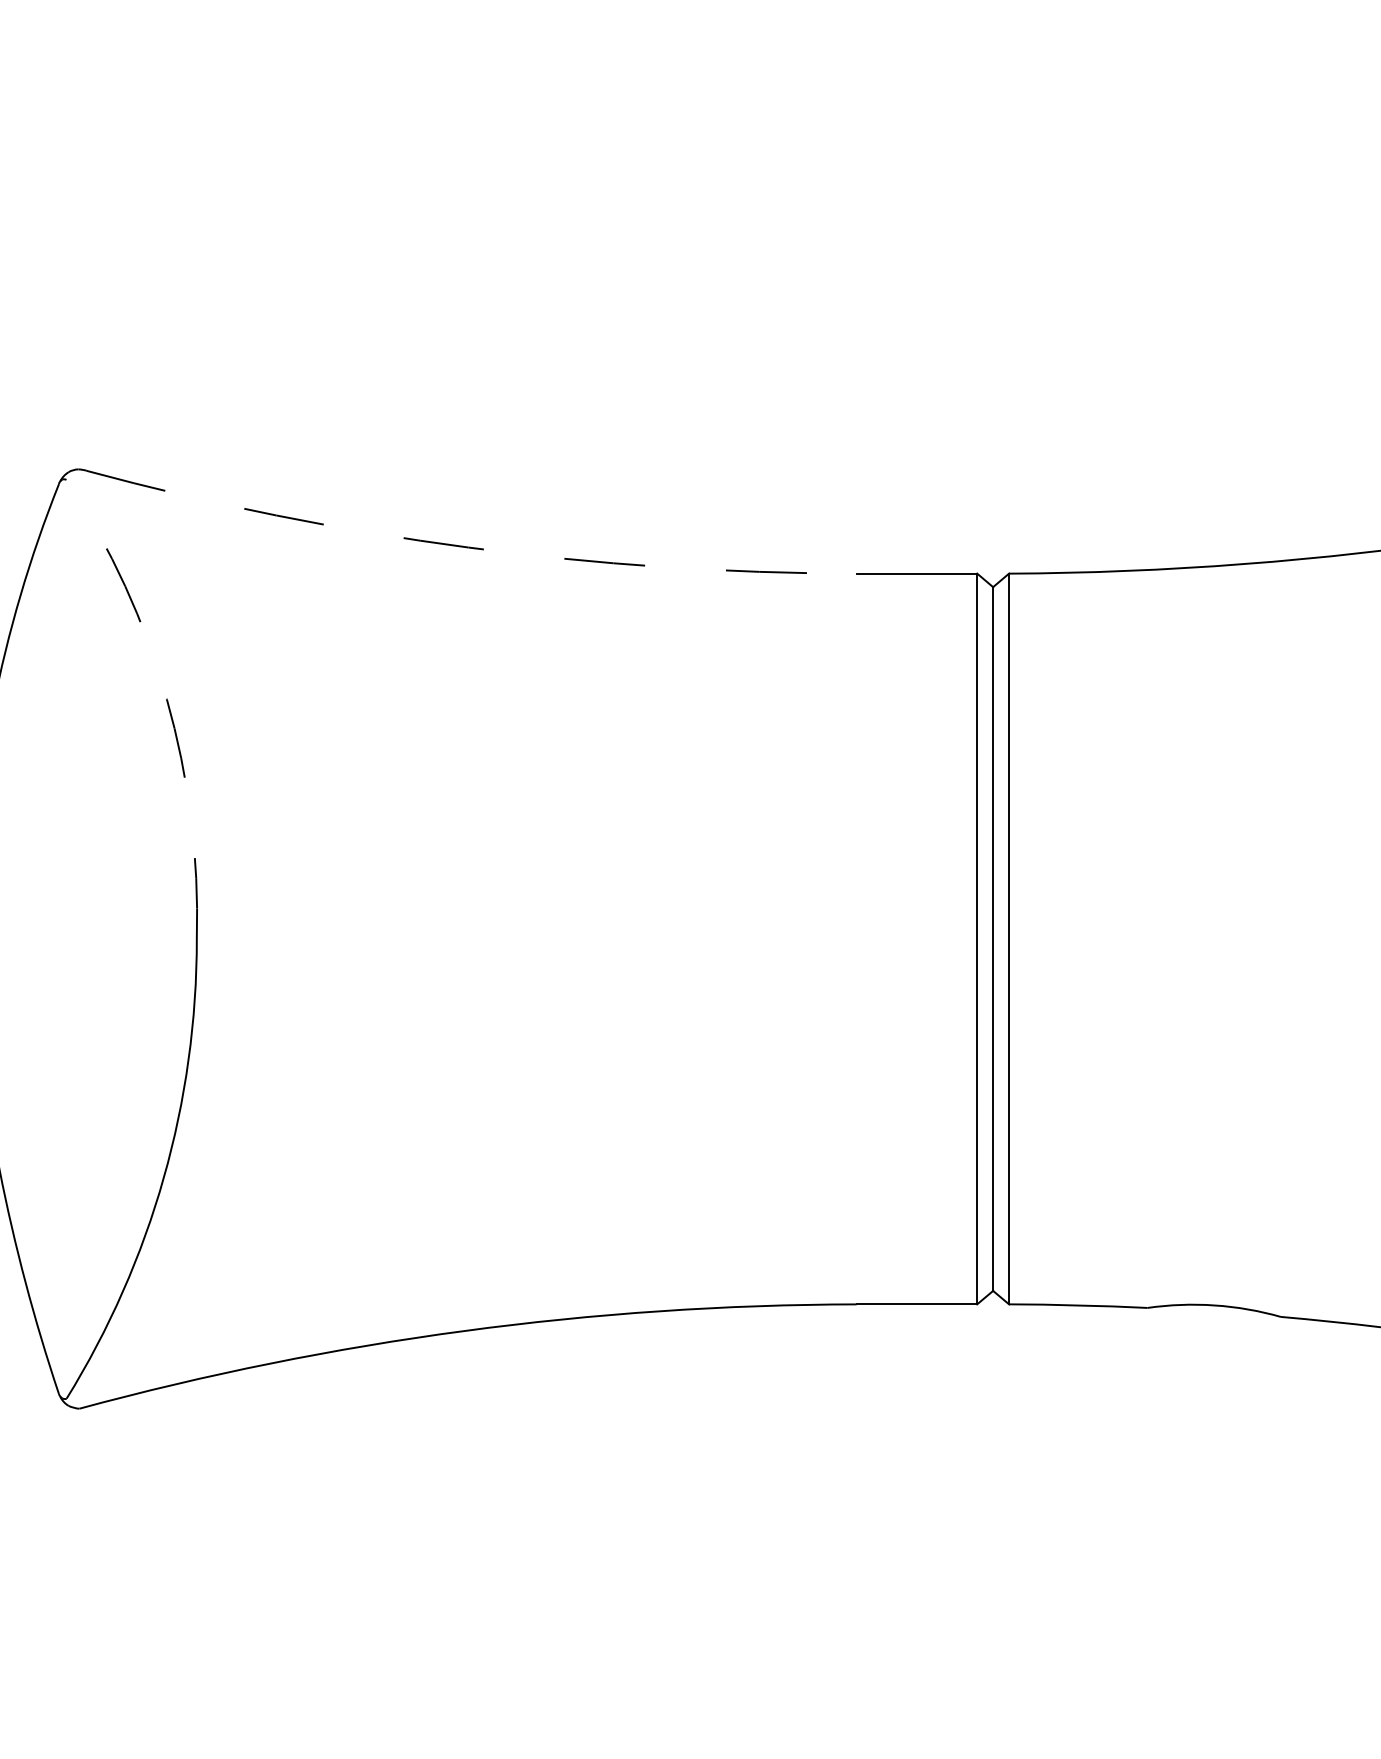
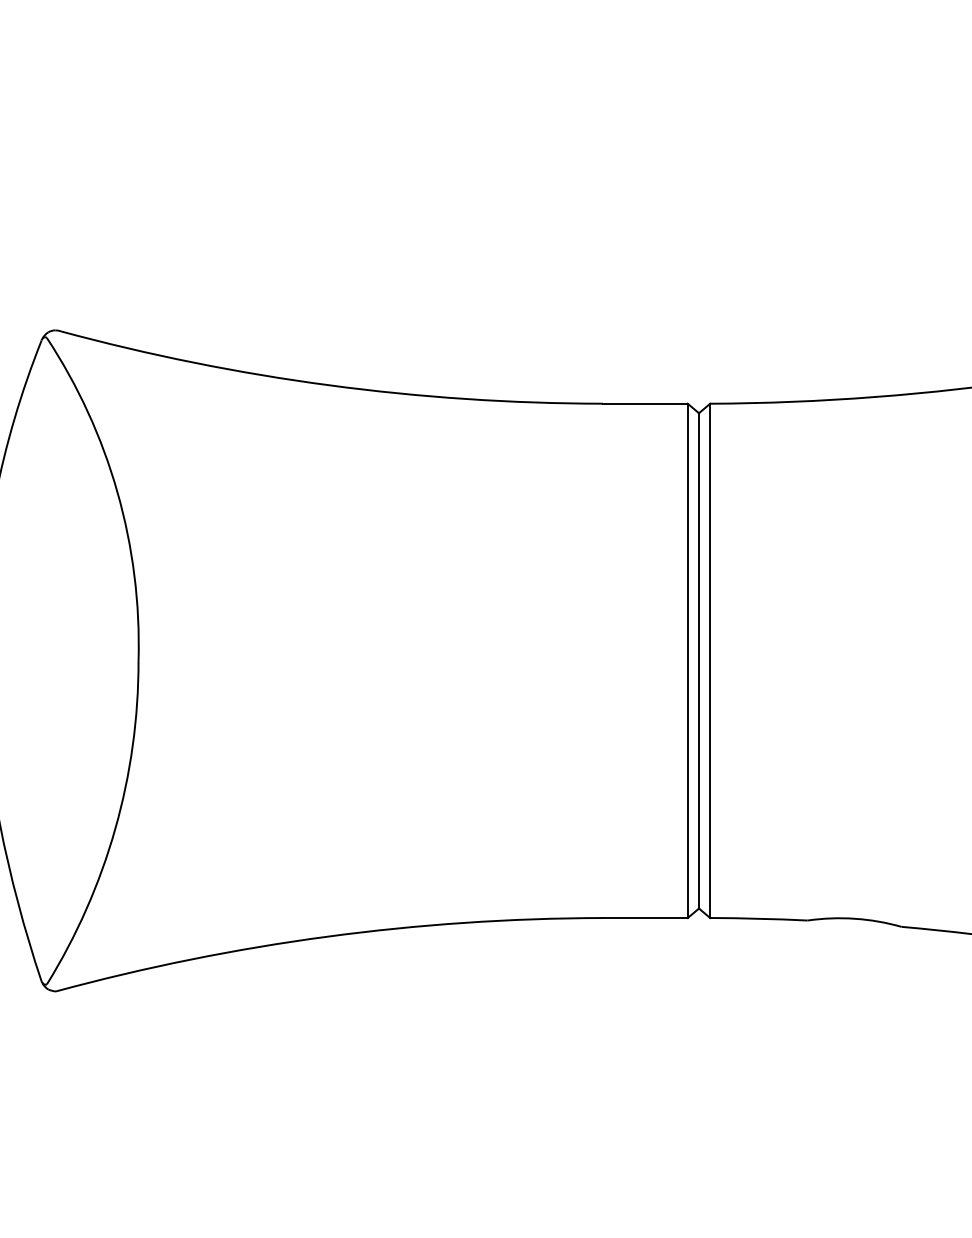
arc: (468, 547) -> (329, 385), dashed -> solid
arc: (166, 699) -> (117, 492), dashed -> solid

